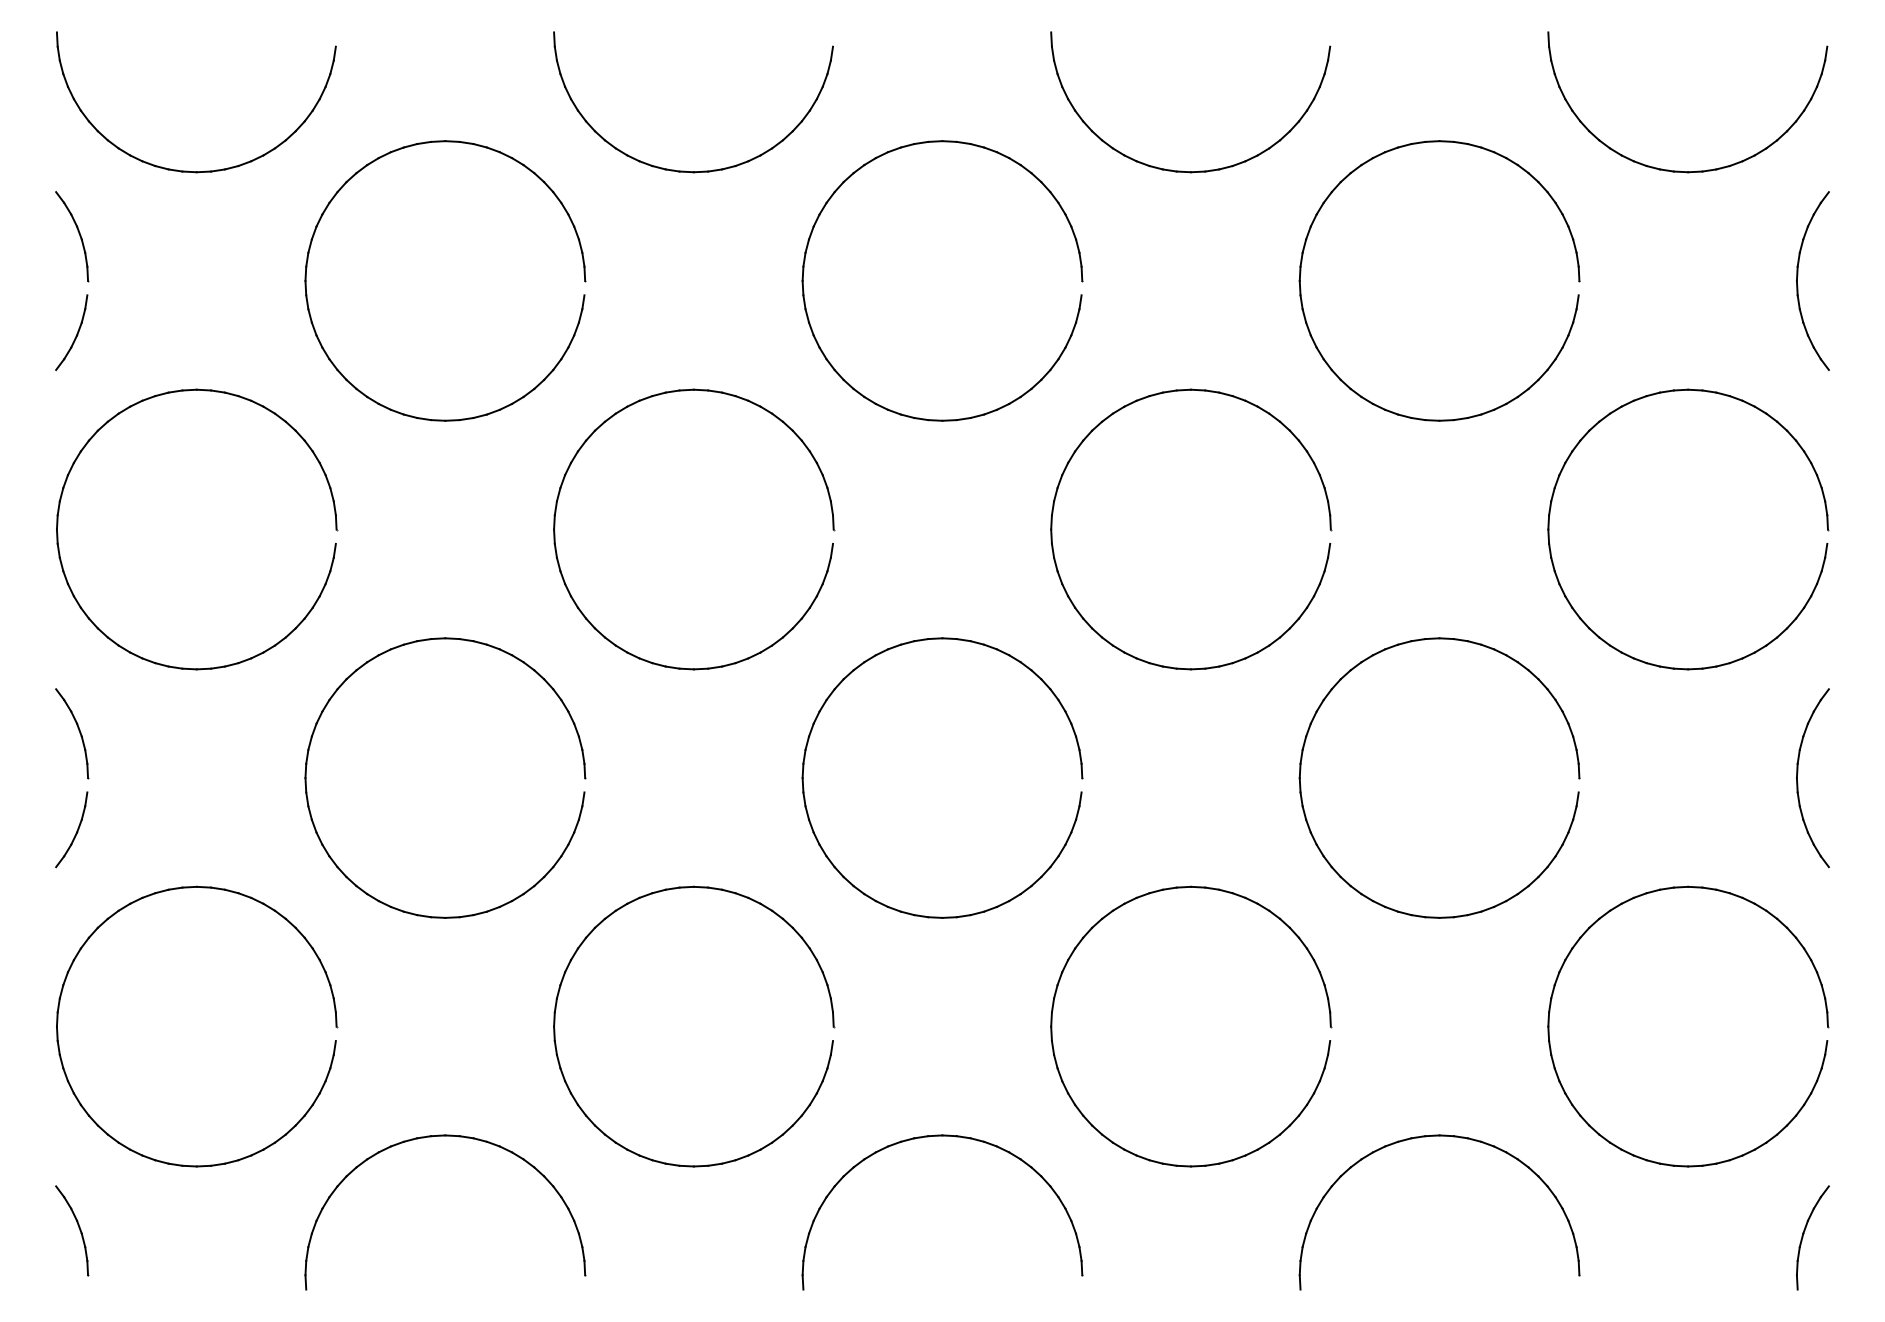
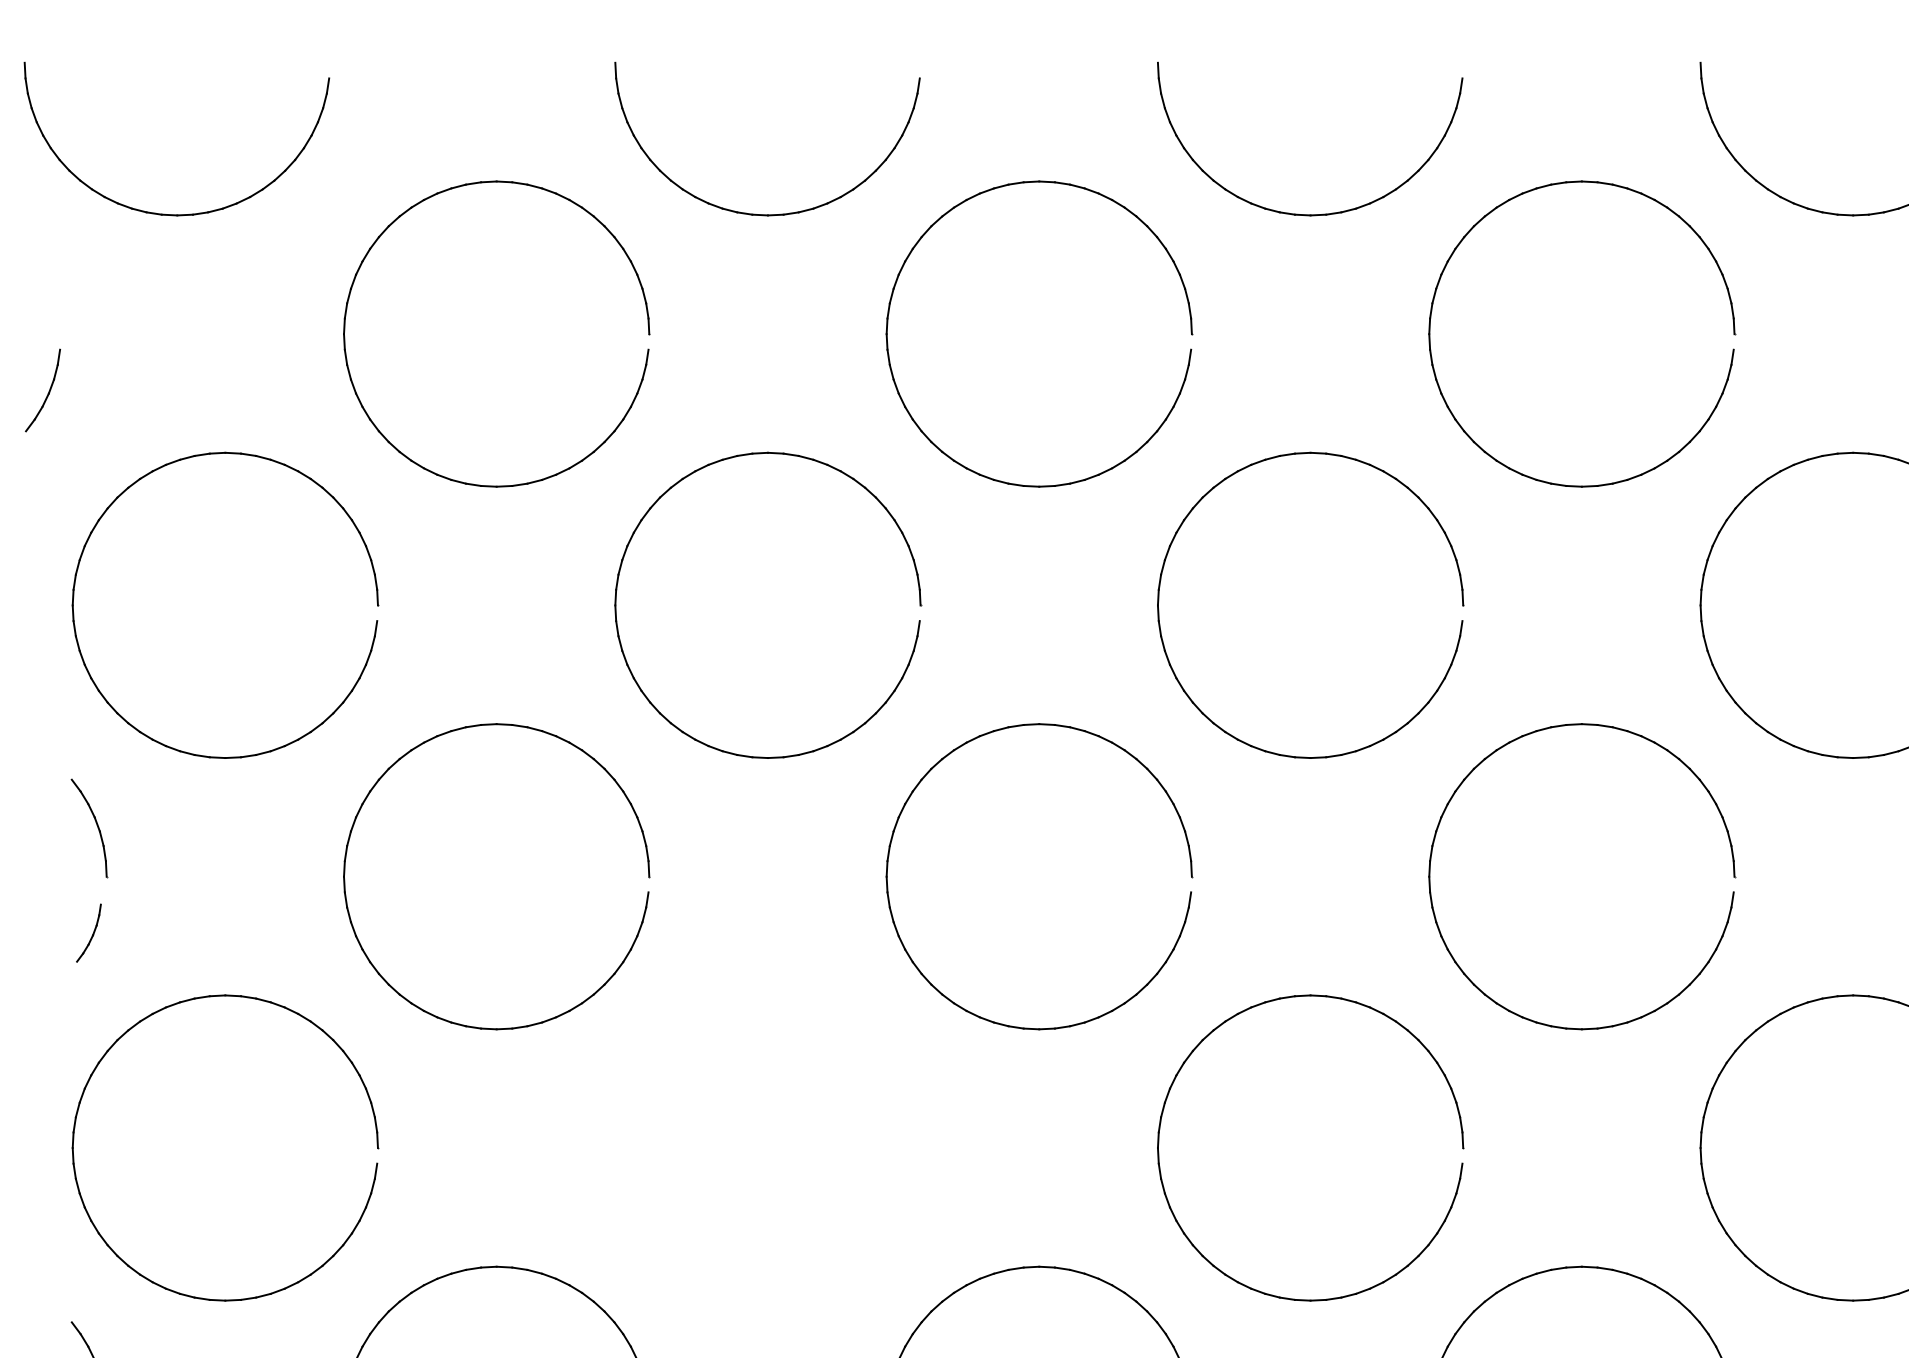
part: (187, 170) -> (167, 213), moved
part: (78, 233) -> (96, 282), removed
part: (71, 332) -> (42, 390), moved
part: (71, 829) -> (88, 932), size x0.7
part: (818, 966) -> (903, 1082), removed

